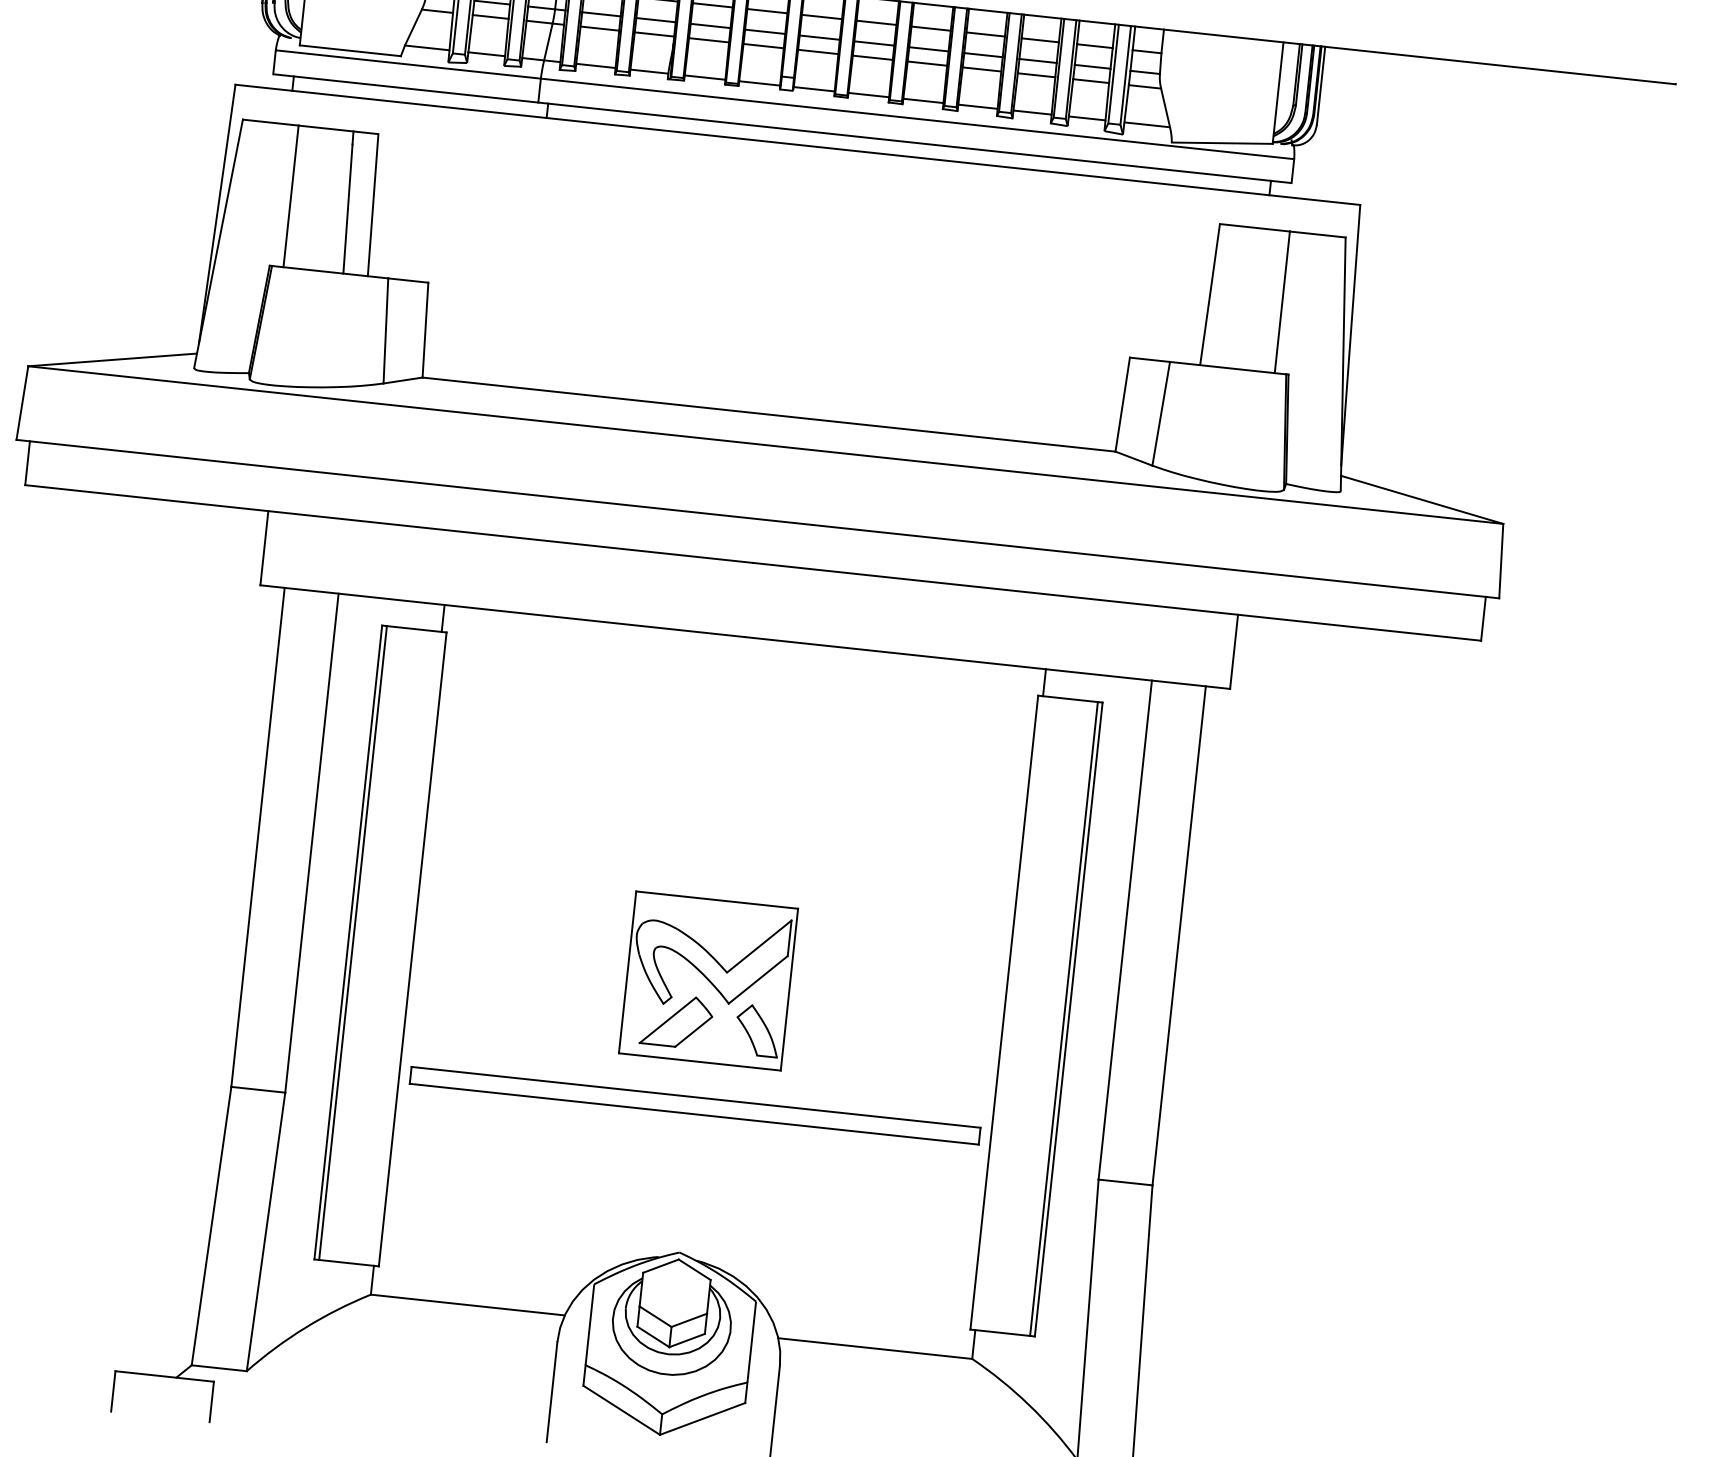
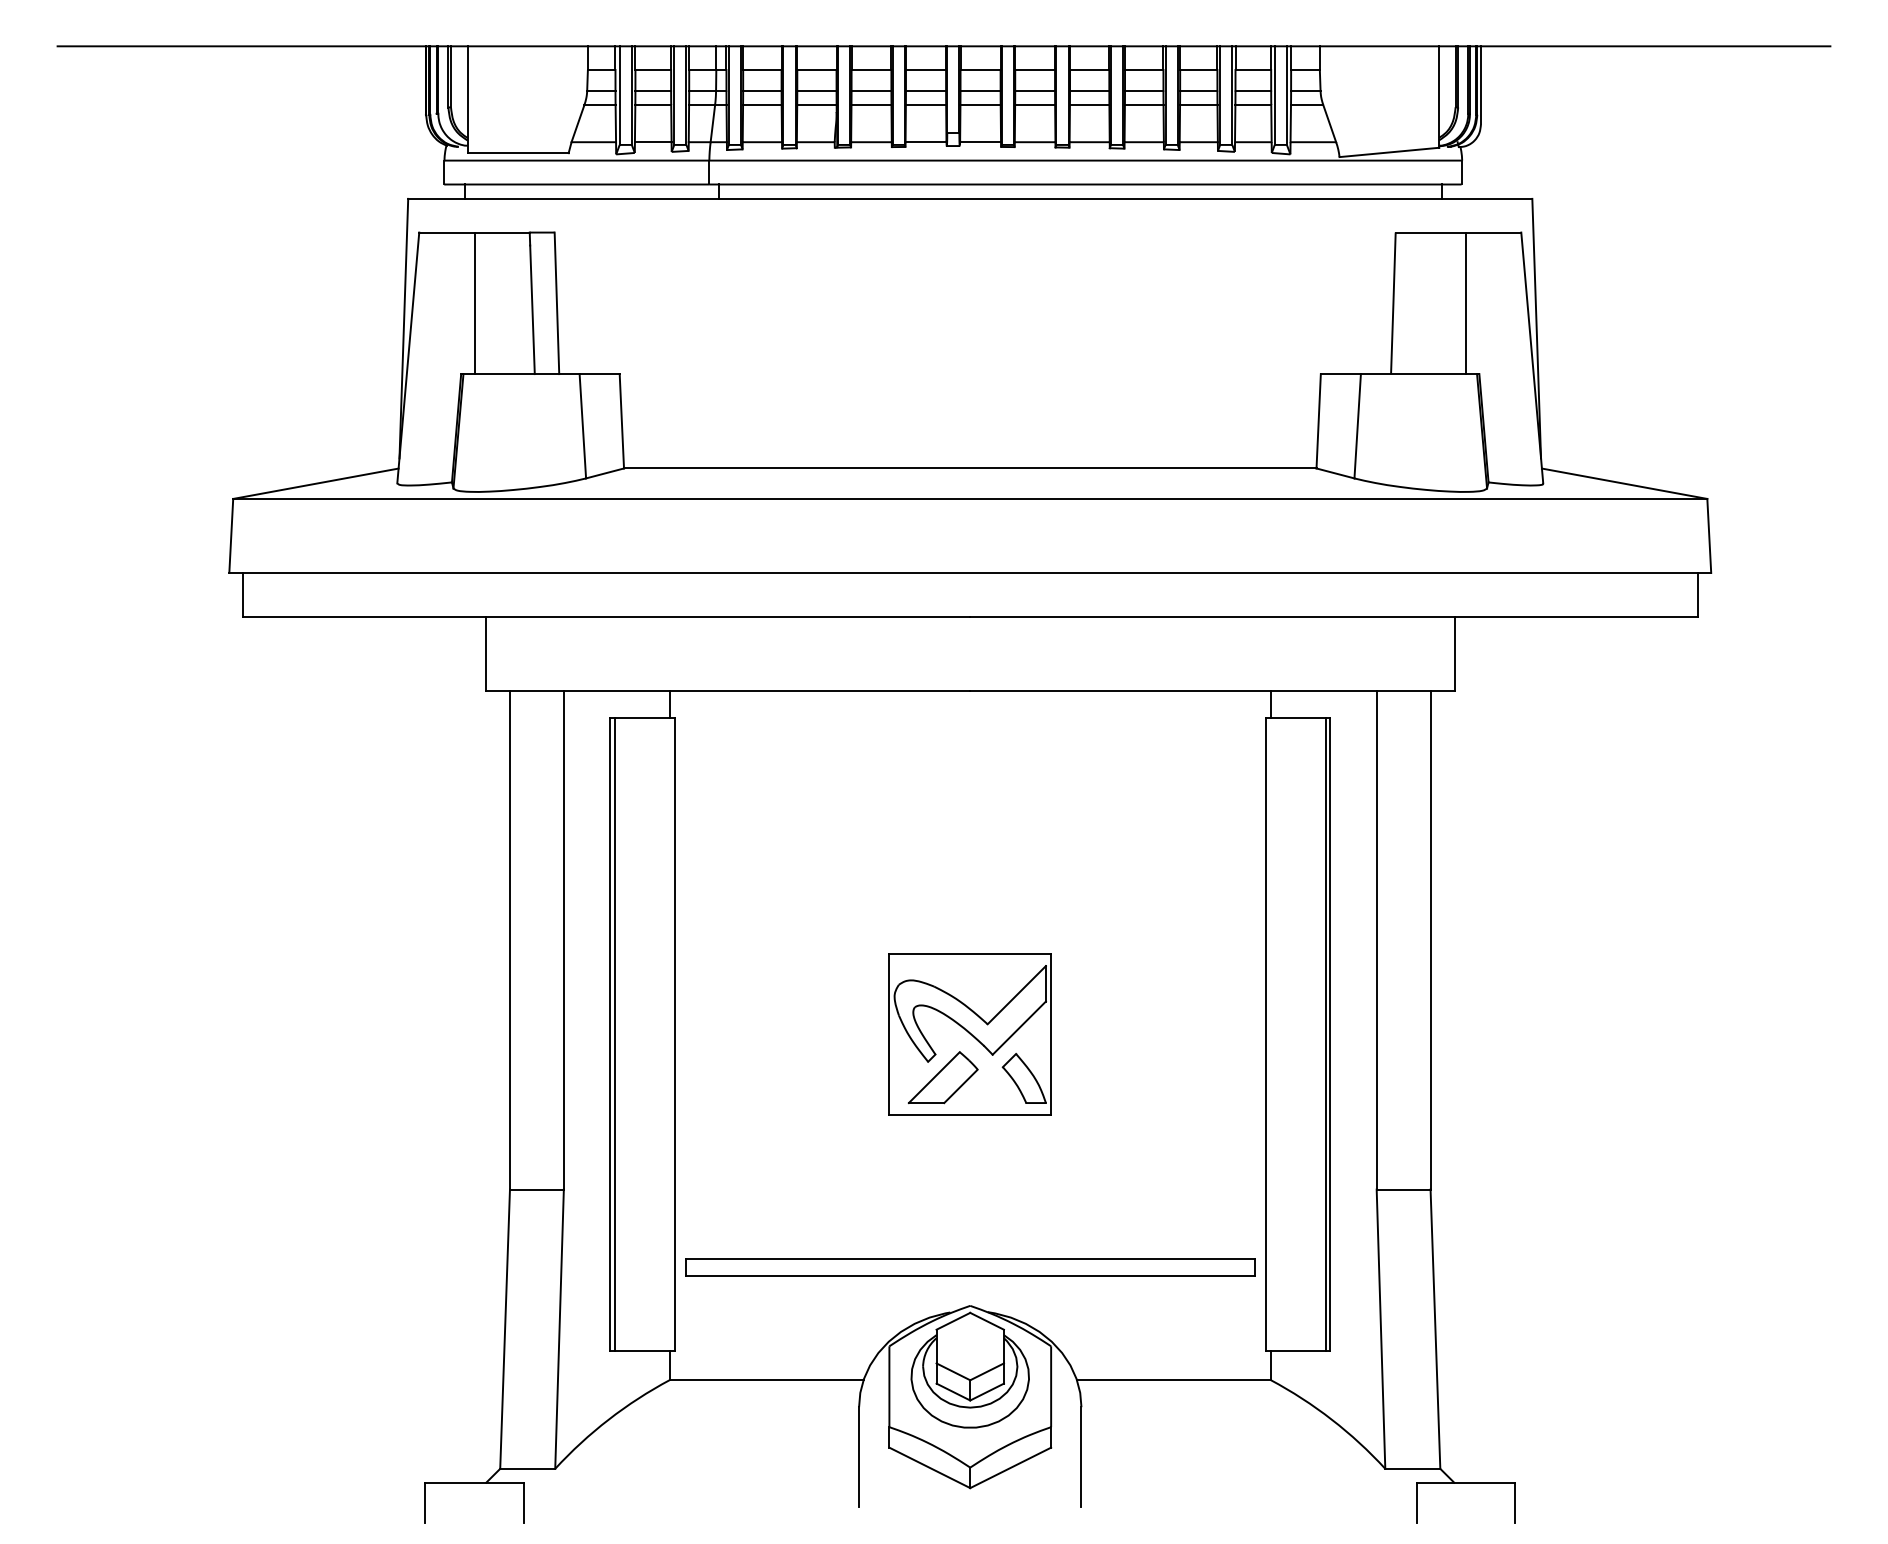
part: (695, 1106) -> (970, 1267), moved

